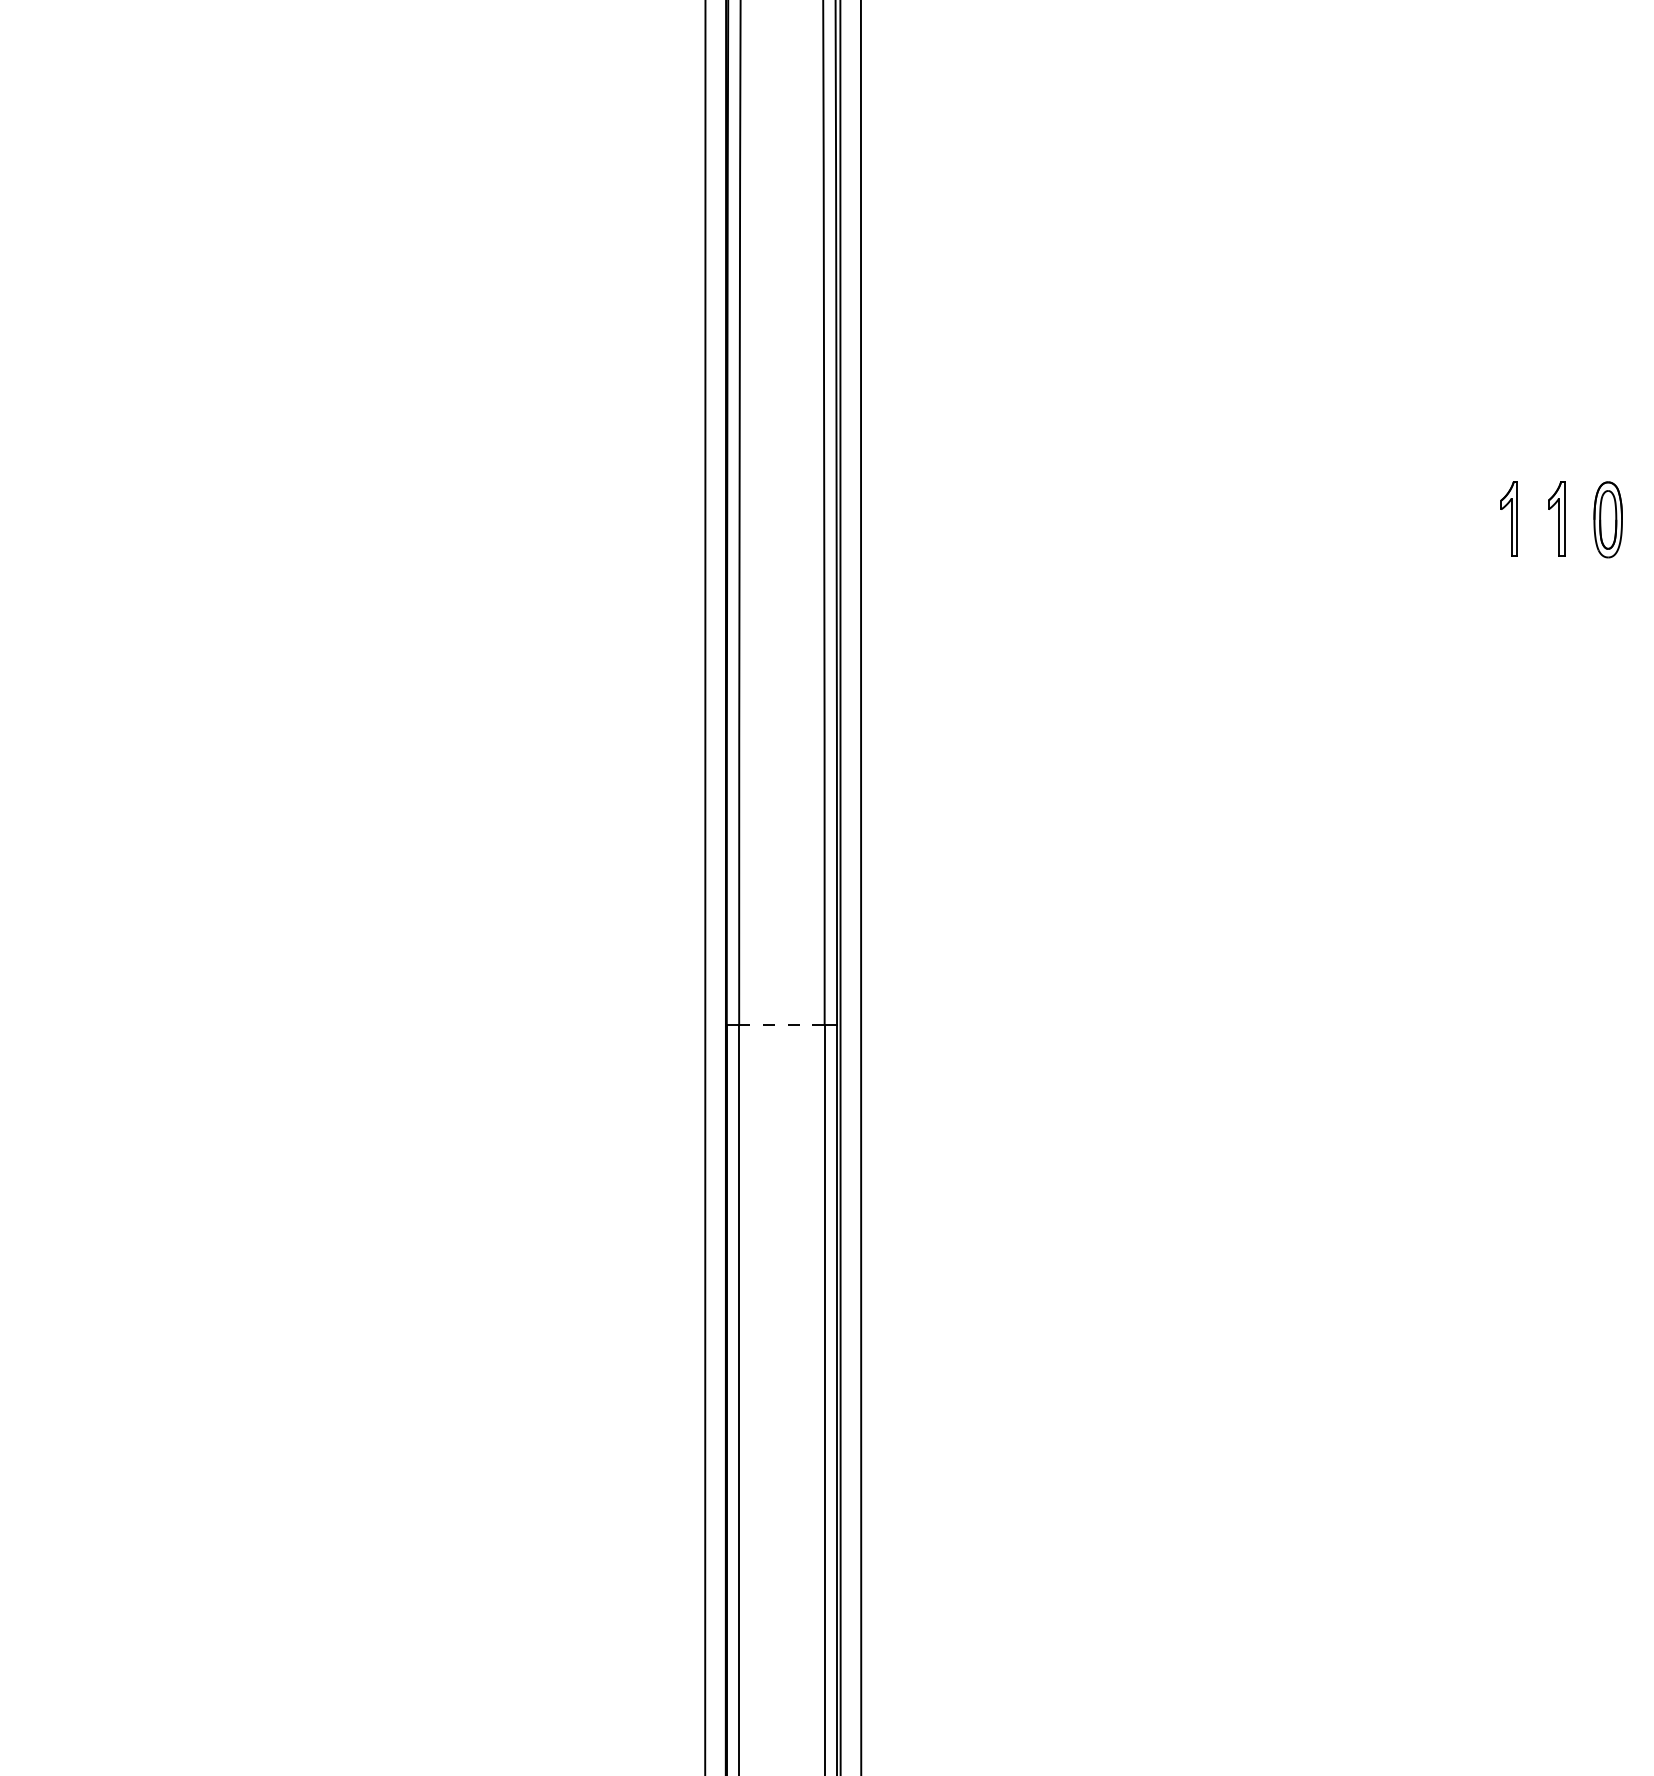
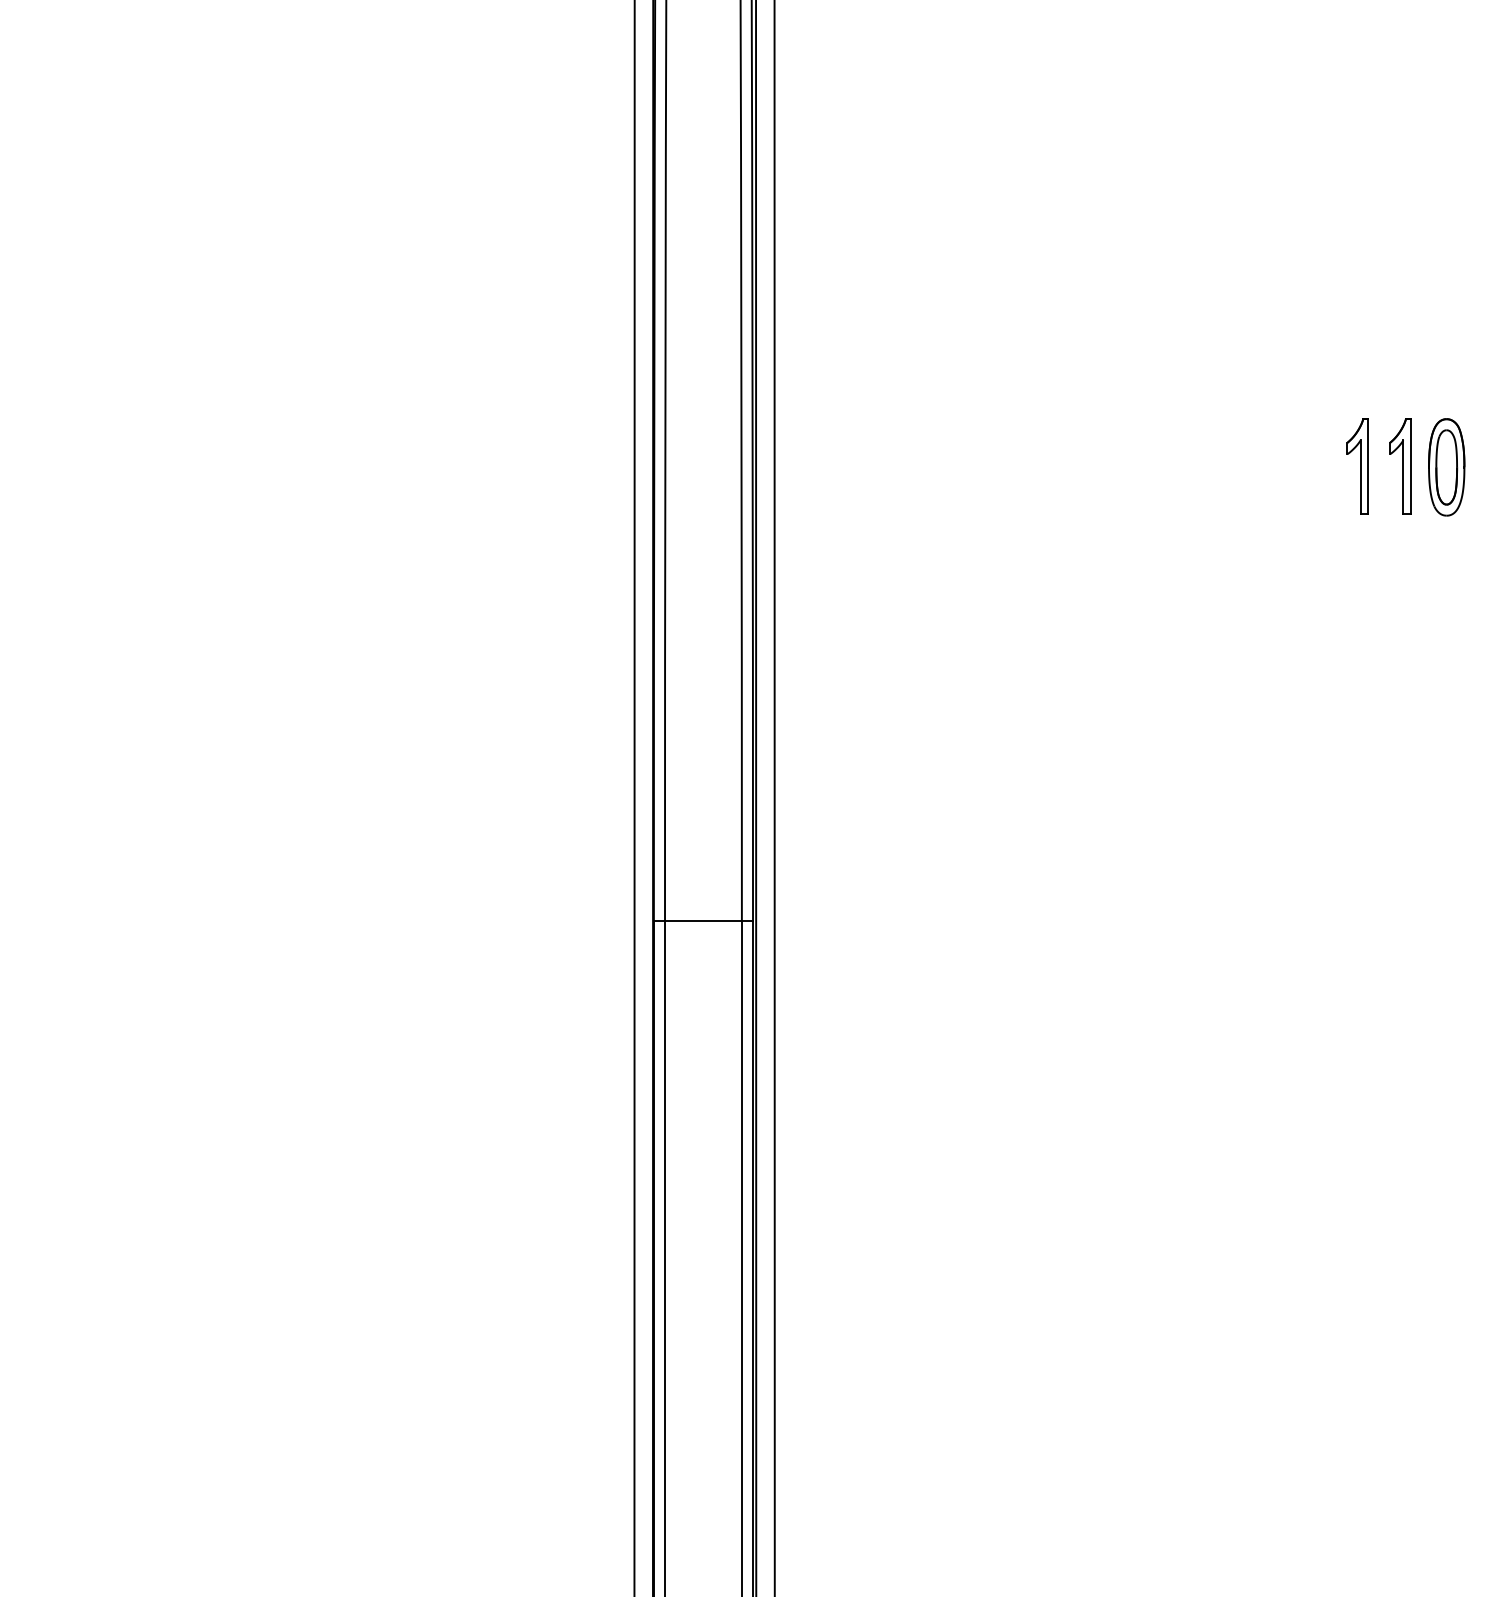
part: (1509, 518) -> (1357, 466), size x1.43
part: (1556, 518) -> (1400, 466), size x1.43
part: (1607, 519) -> (1445, 467), size x1.43
line: (781, 1024) -> (703, 921), dashed -> solid

